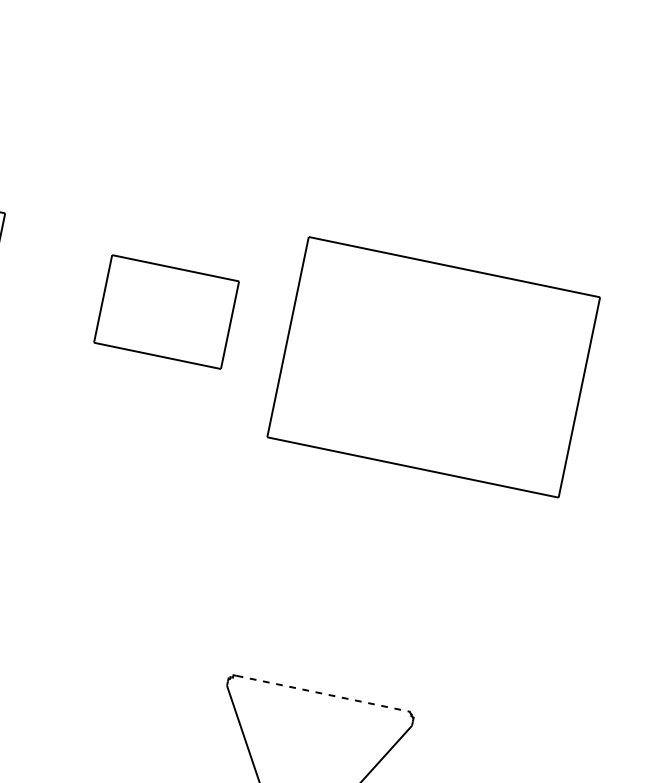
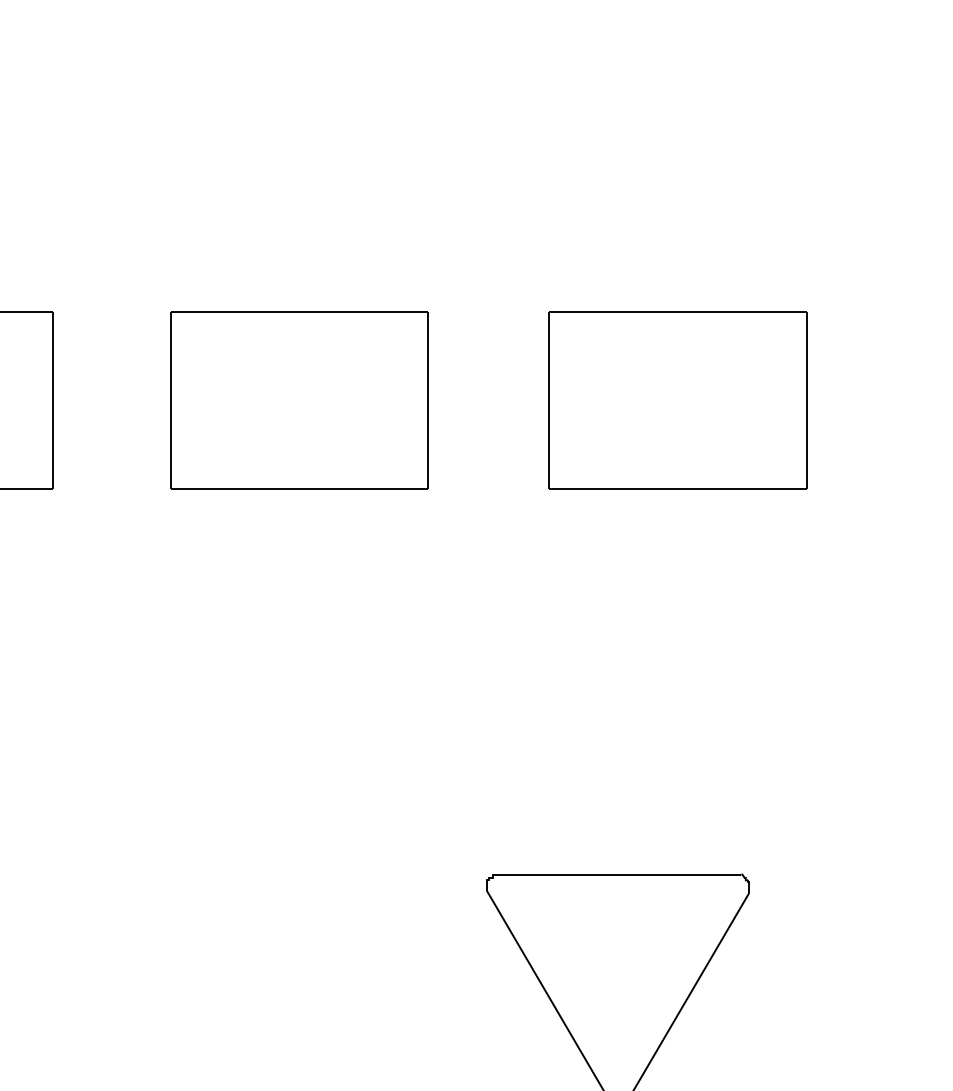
part: (166, 312) -> (299, 400), size x1.43
part: (433, 367) -> (677, 400), size x0.62
line: (323, 693) -> (619, 874), dashed -> solid

